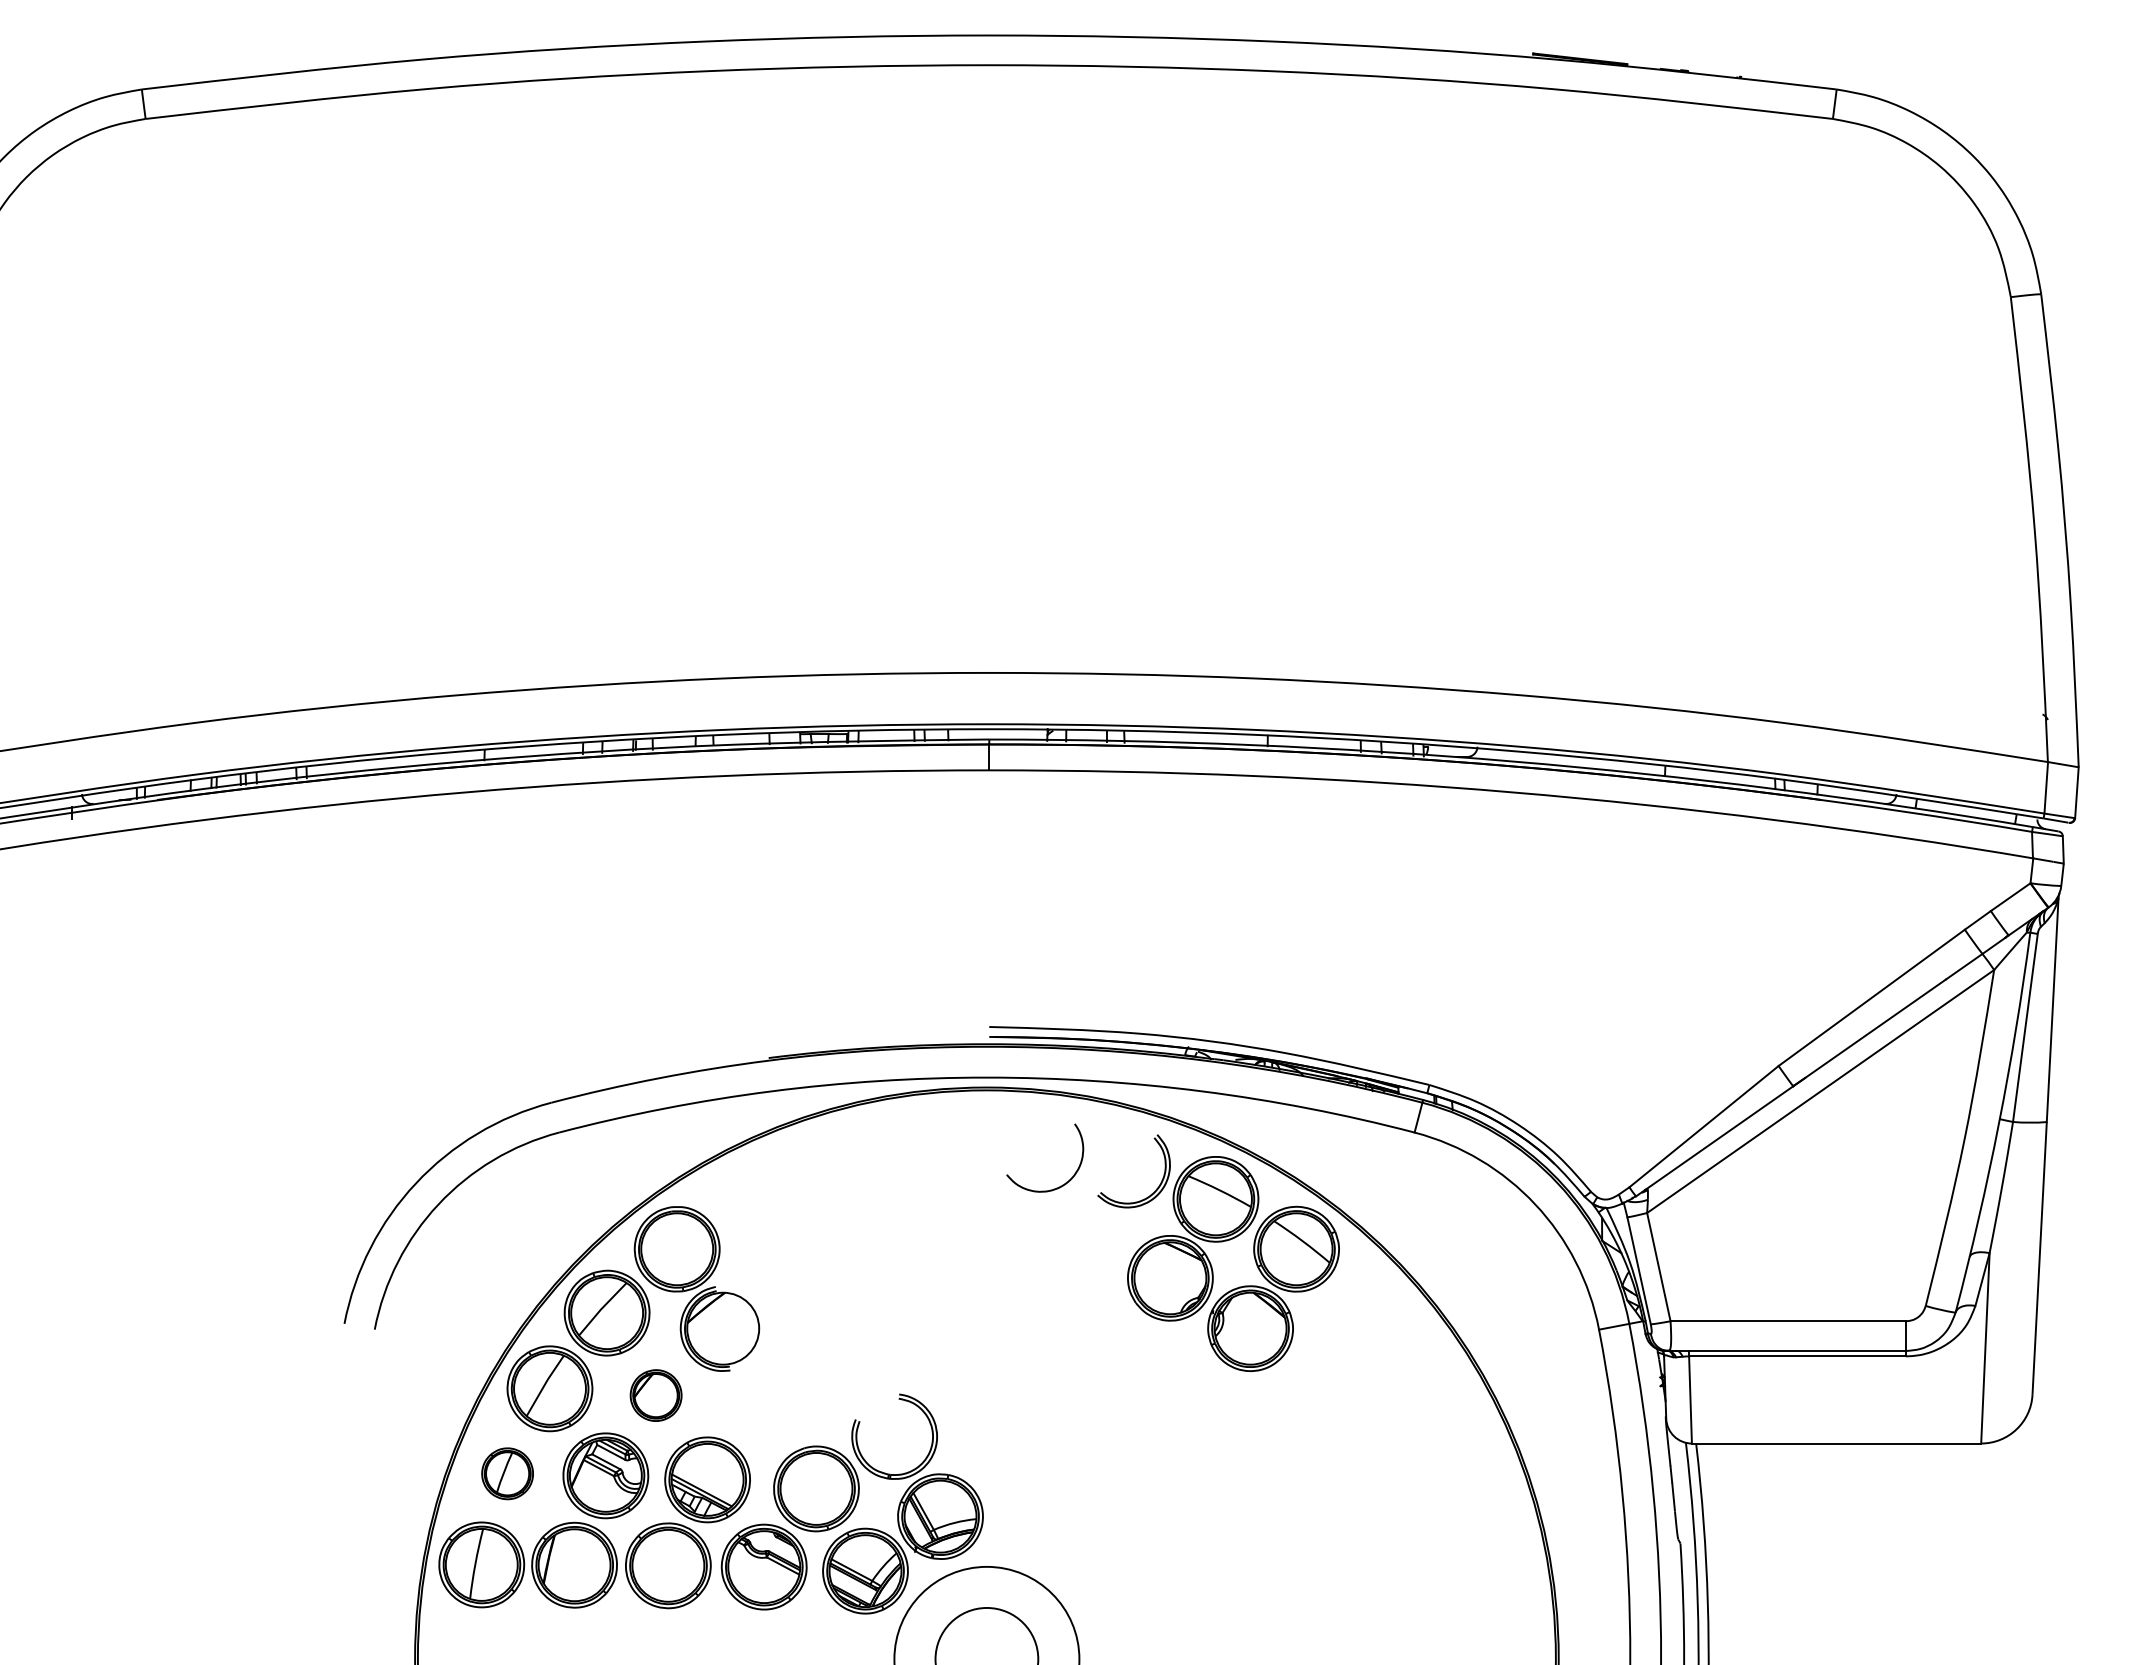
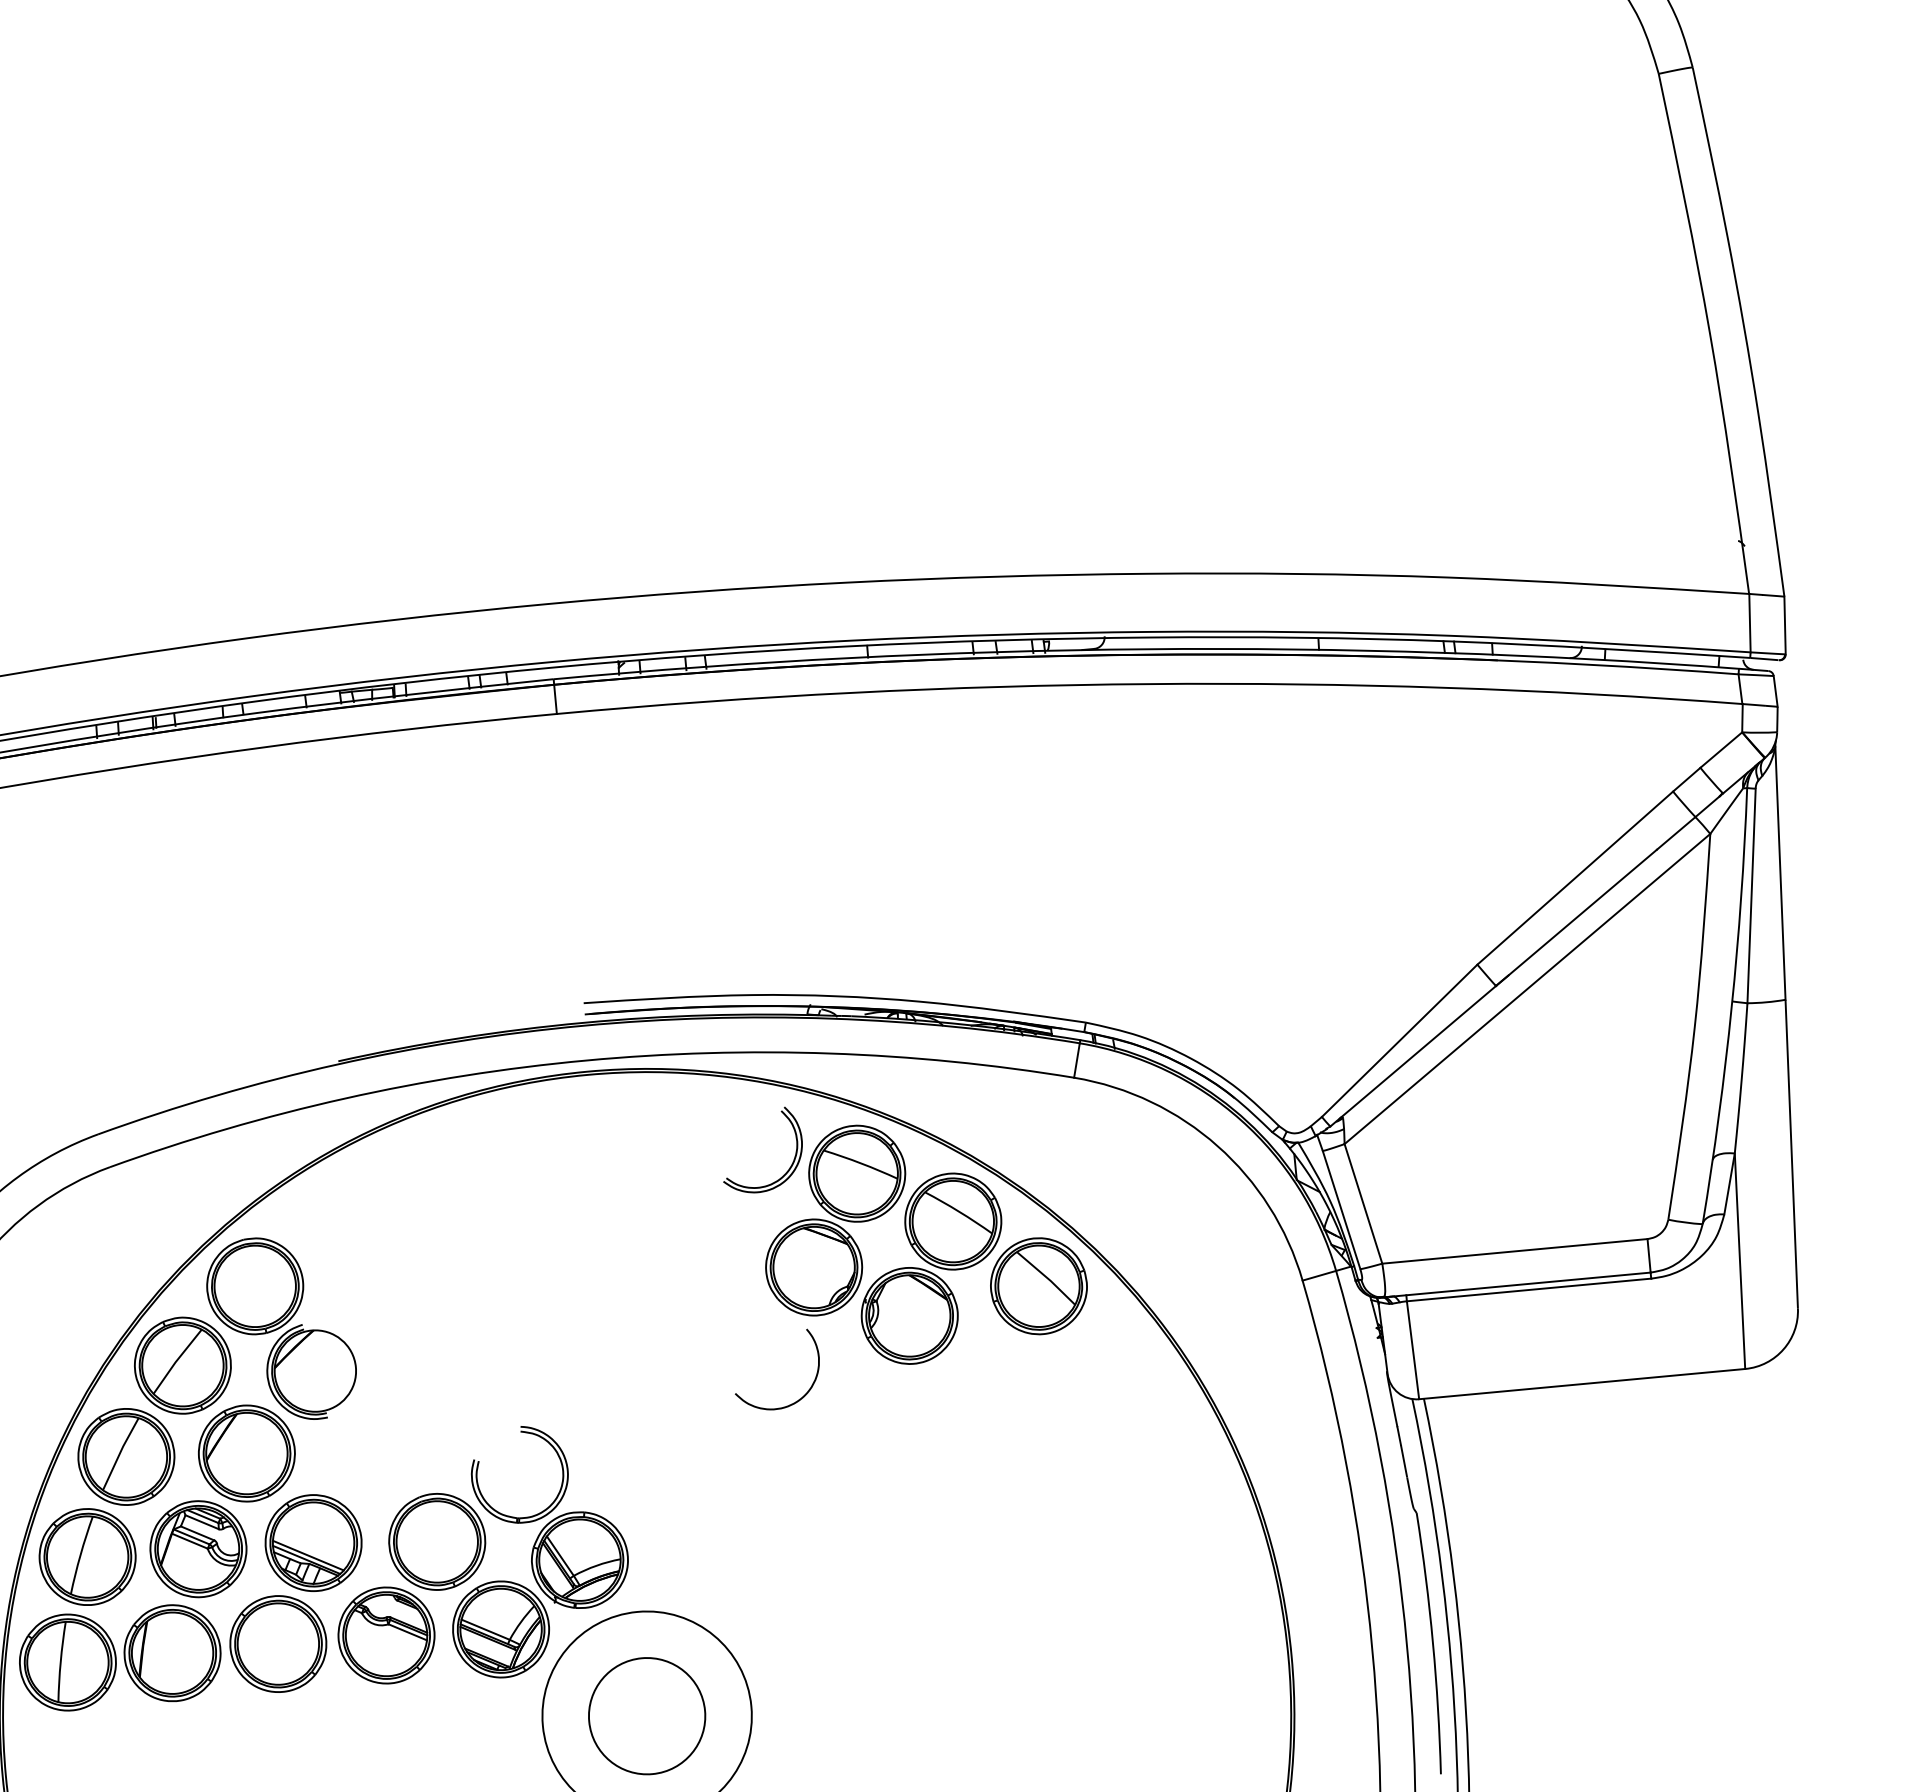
curve: (1060, 1185) -> (796, 1400), moved
part: (1366, 1312) -> (1038, 1285), added
part: (655, 1395) -> (246, 1453), size x1.67
part: (507, 1473) -> (87, 1556), size x1.67

